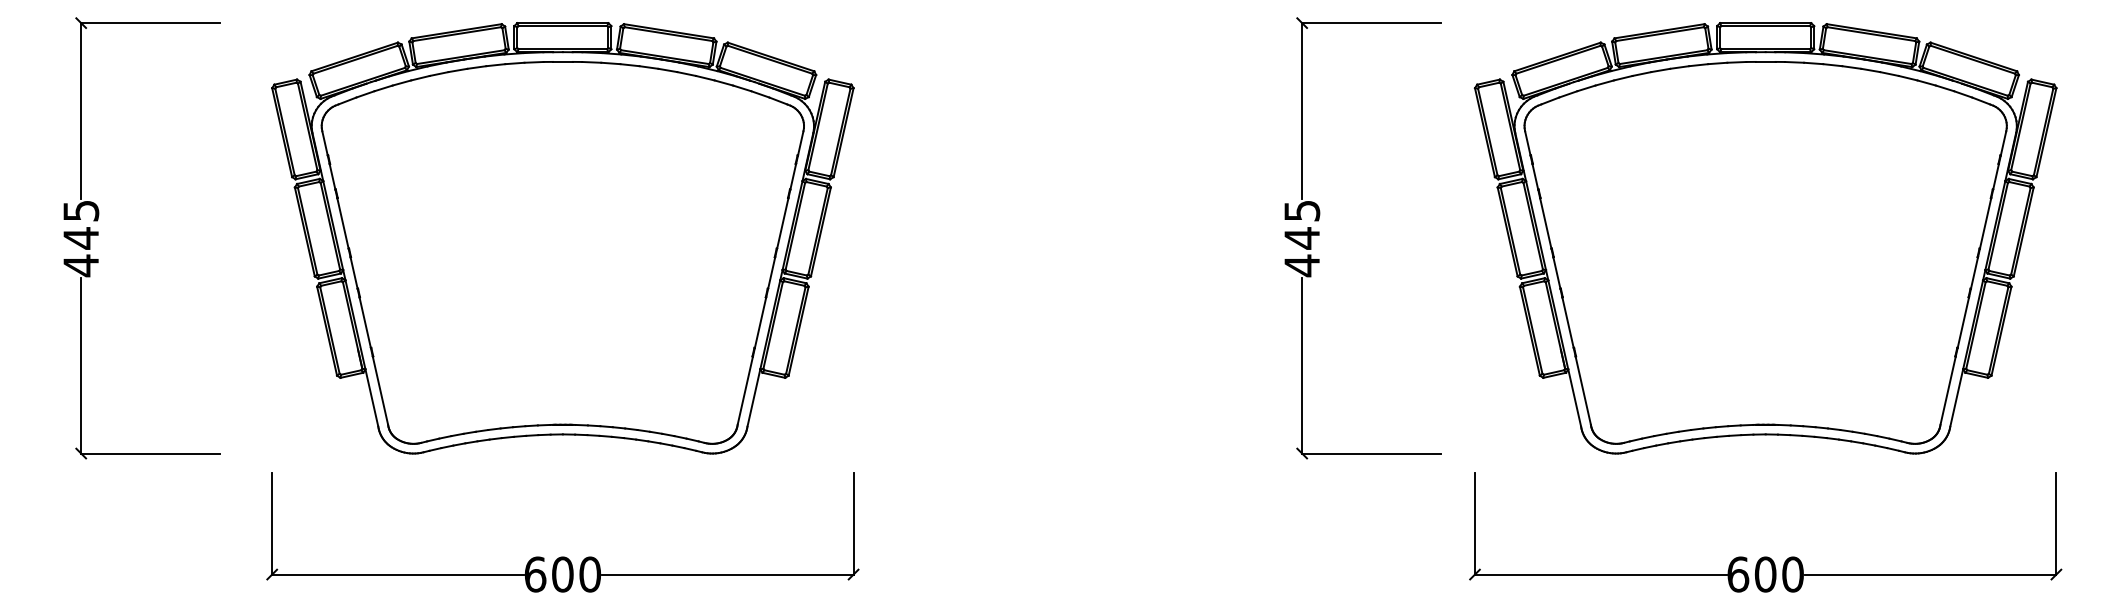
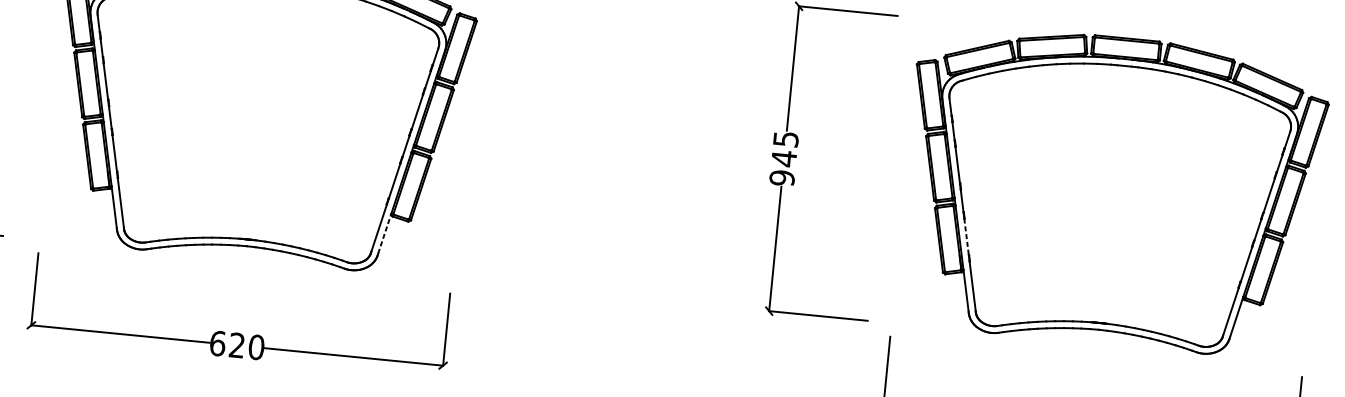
text: (1302, 265) -> (782, 177), 445 -> 945
line: (1568, 322) -> (966, 236), solid -> dashed
line: (754, 397) -> (385, 233), solid -> dashed
text: (562, 574) -> (236, 345), 600 -> 620

